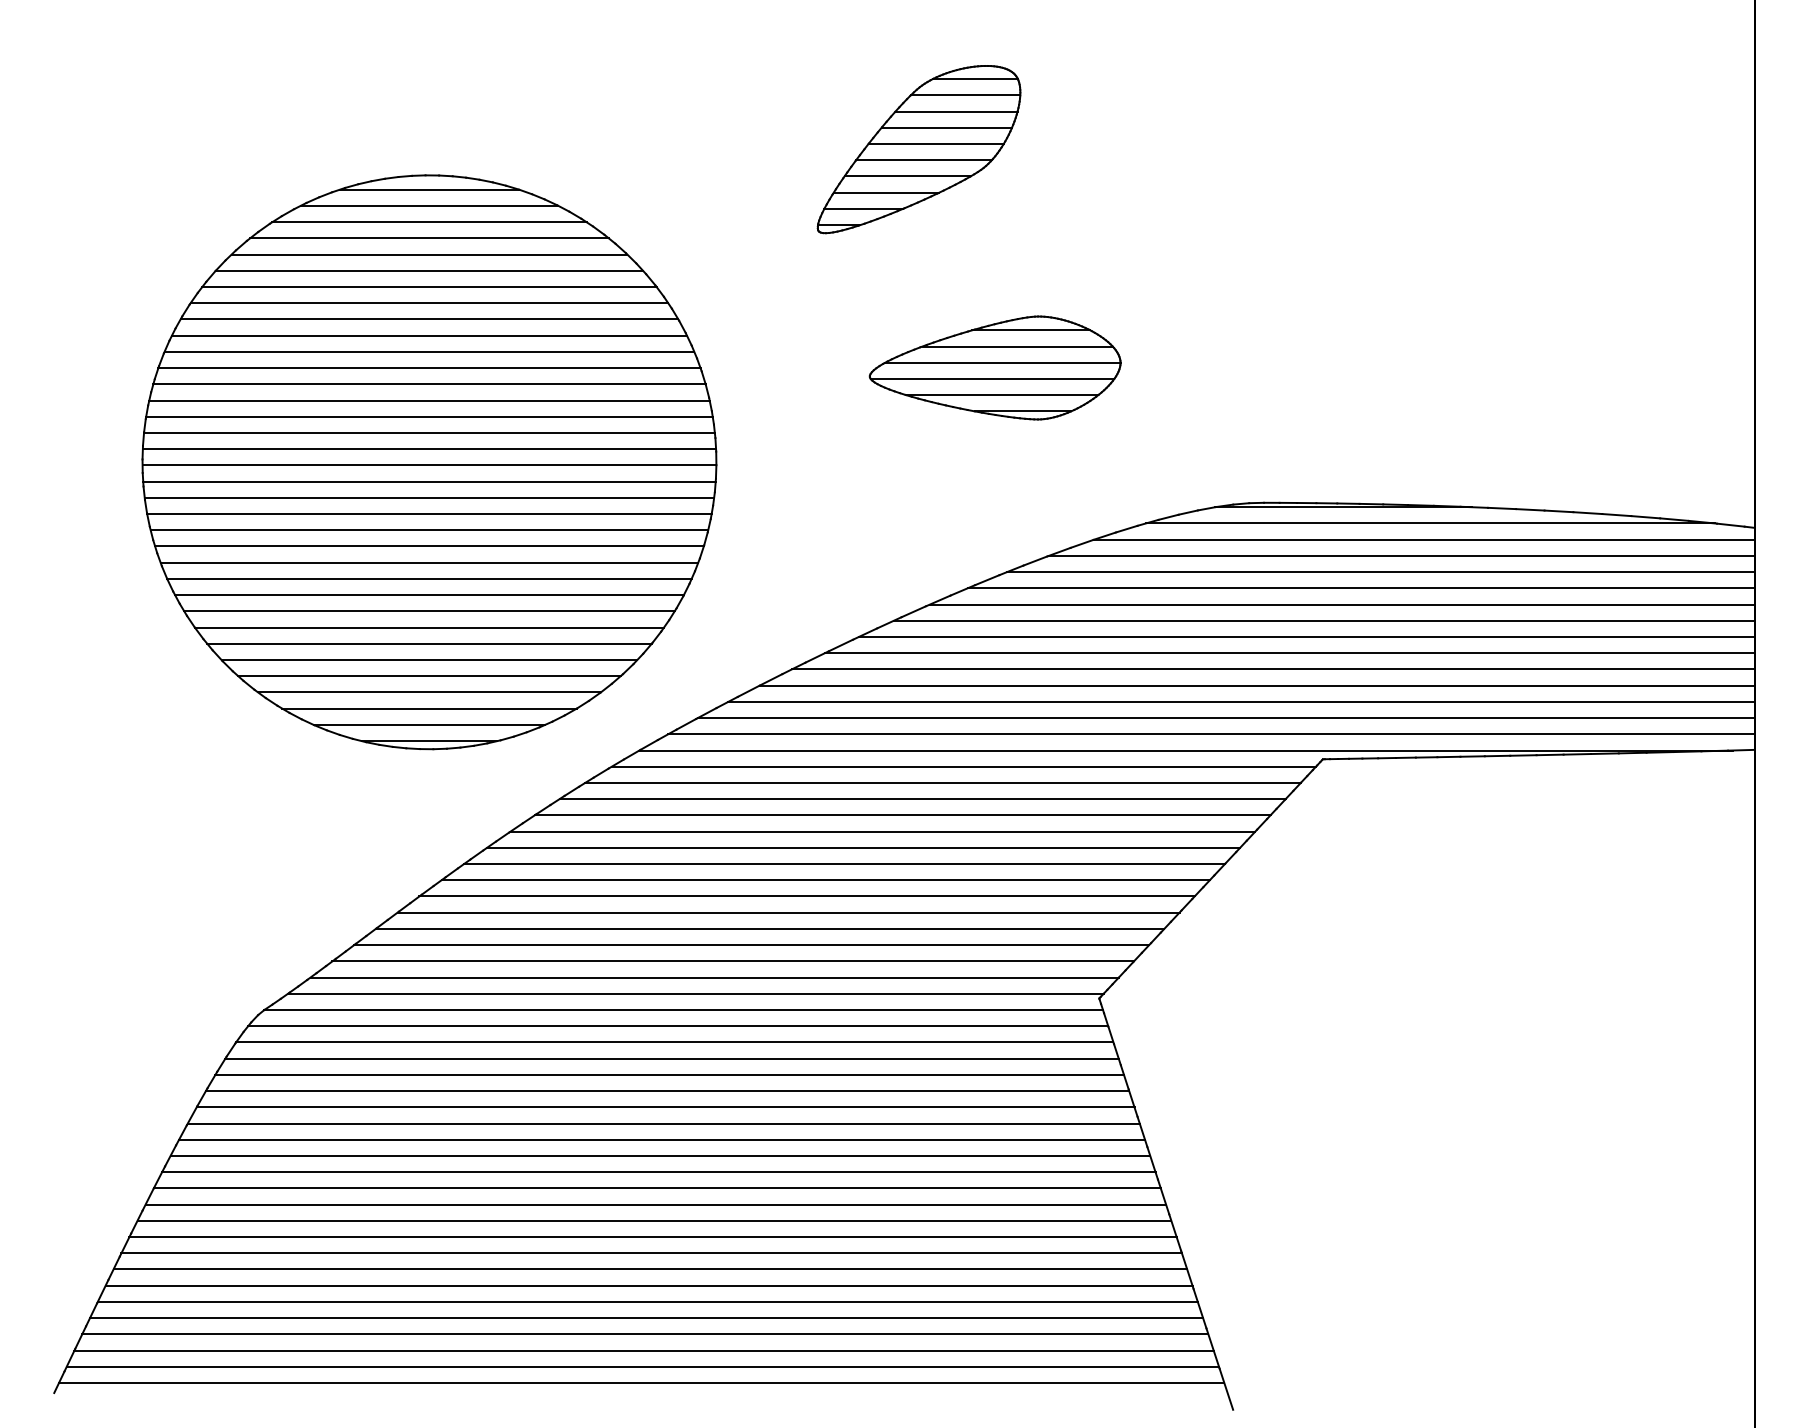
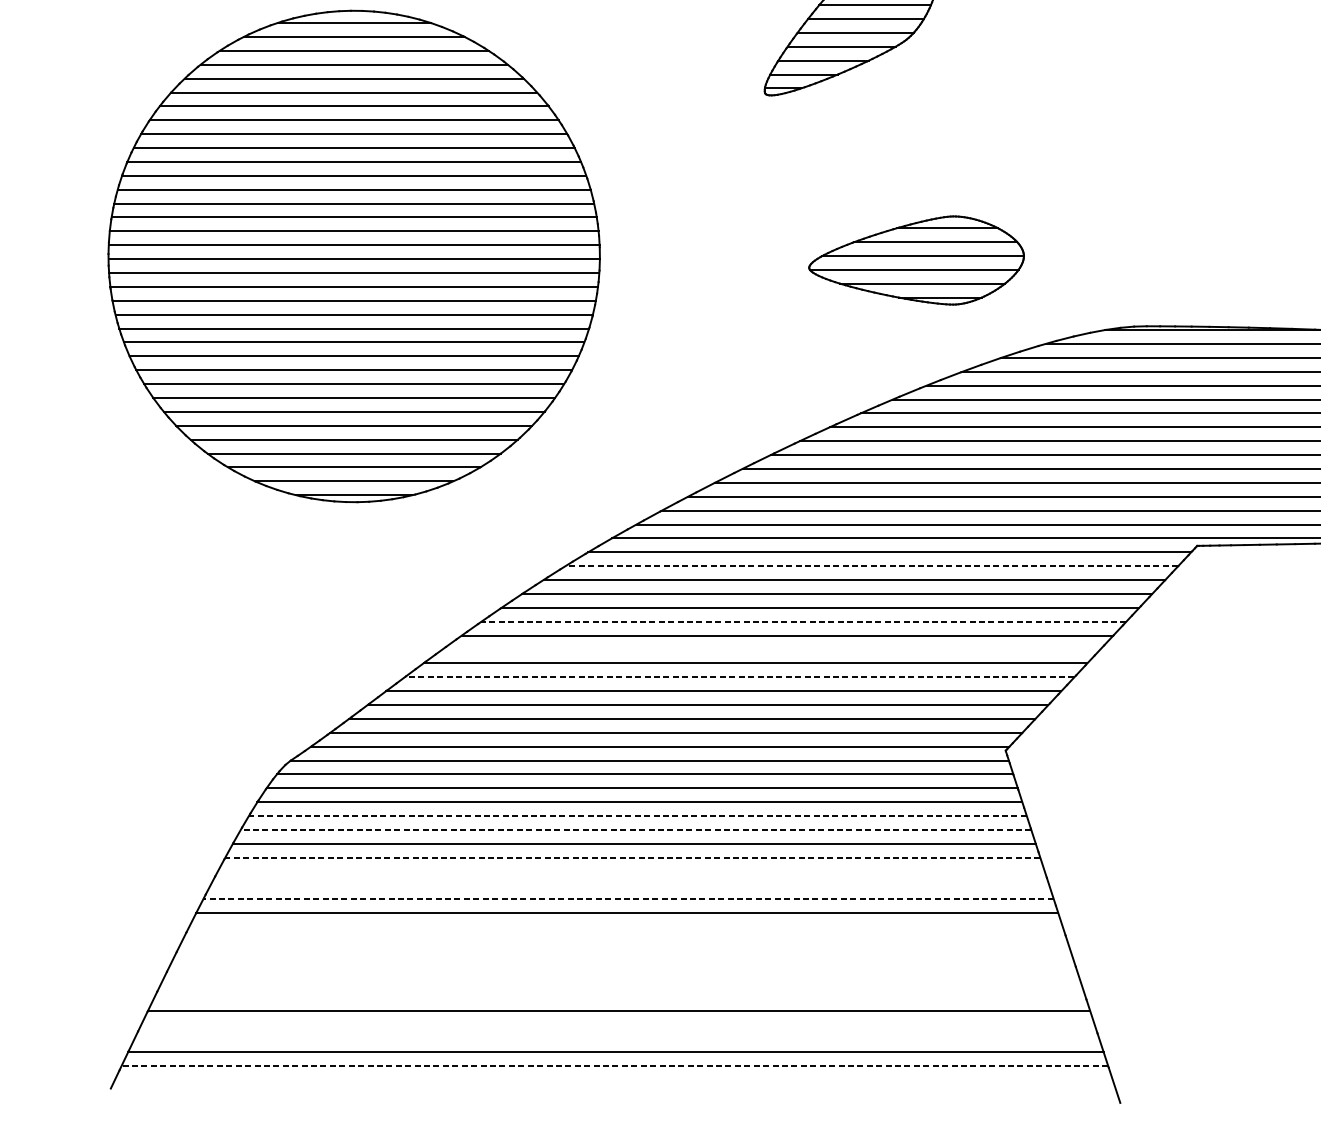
part: (994, 367) -> (915, 260), moved
part: (429, 462) -> (354, 256), moved
line: (943, 782) -> (872, 565), solid -> dashed
line: (863, 847) -> (803, 621), solid -> dashed
line: (825, 880) -> (771, 649), removed
line: (788, 912) -> (739, 677), solid -> dashed
line: (669, 1074) -> (637, 815), solid -> dashed
line: (667, 1091) -> (635, 830), solid -> dashed
line: (663, 1123) -> (632, 857), solid -> dashed
line: (662, 1139) -> (631, 871), removed
line: (660, 1155) -> (629, 885), removed
line: (658, 1172) -> (628, 899), solid -> dashed
line: (655, 1204) -> (625, 927), removed
line: (654, 1220) -> (624, 940), removed
line: (652, 1237) -> (623, 955), removed
line: (651, 1253) -> (622, 969), removed
line: (650, 1269) -> (621, 982), removed
line: (648, 1285) -> (619, 996), removed
line: (646, 1318) -> (617, 1024), removed
line: (645, 1334) -> (617, 1038), removed
line: (642, 1366) -> (614, 1065), solid -> dashed
line: (641, 1383) -> (613, 1080), removed

